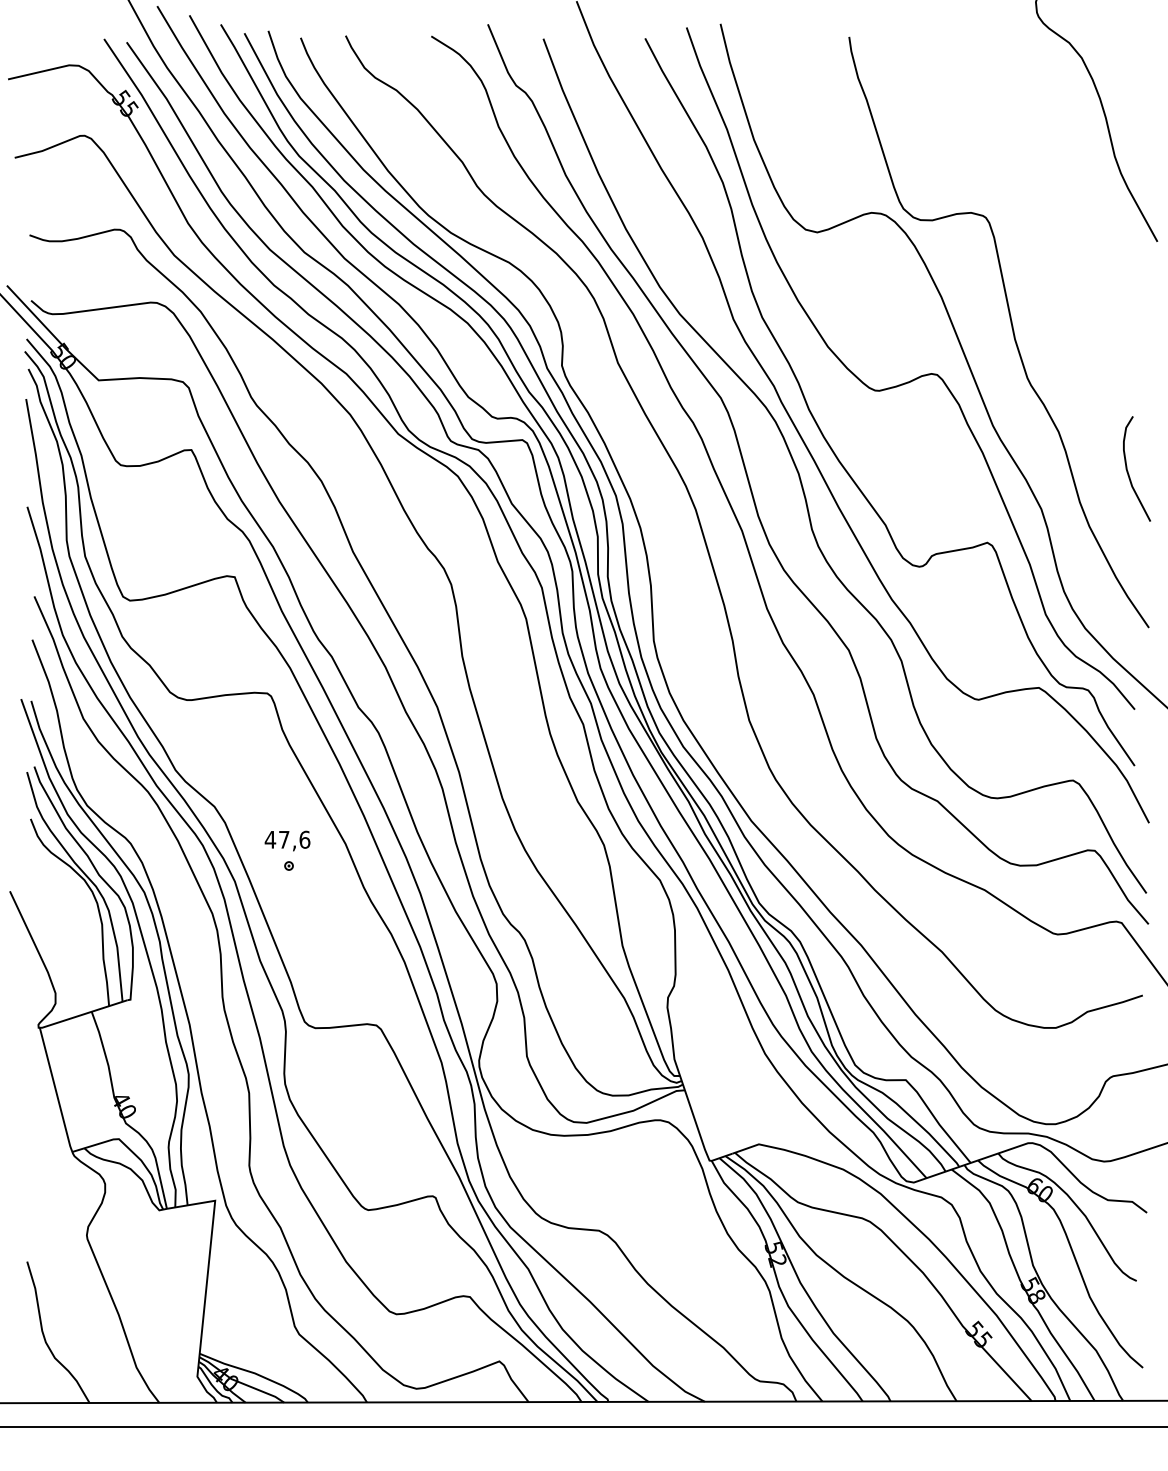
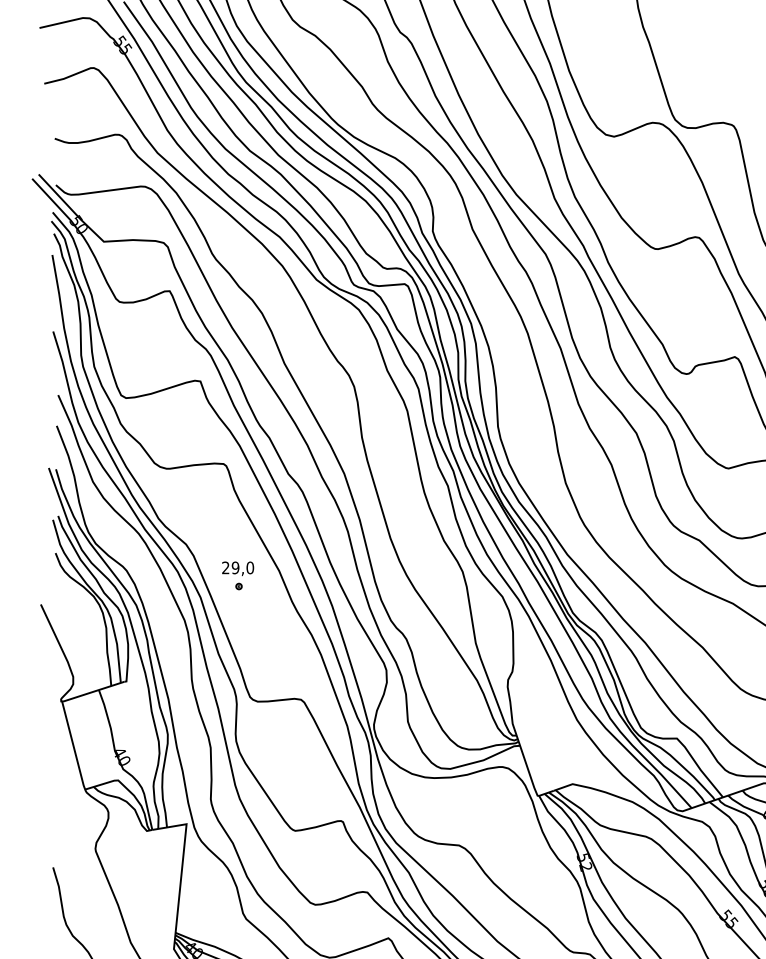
text: (287, 839) -> (237, 567), 47,6 -> 29,0

